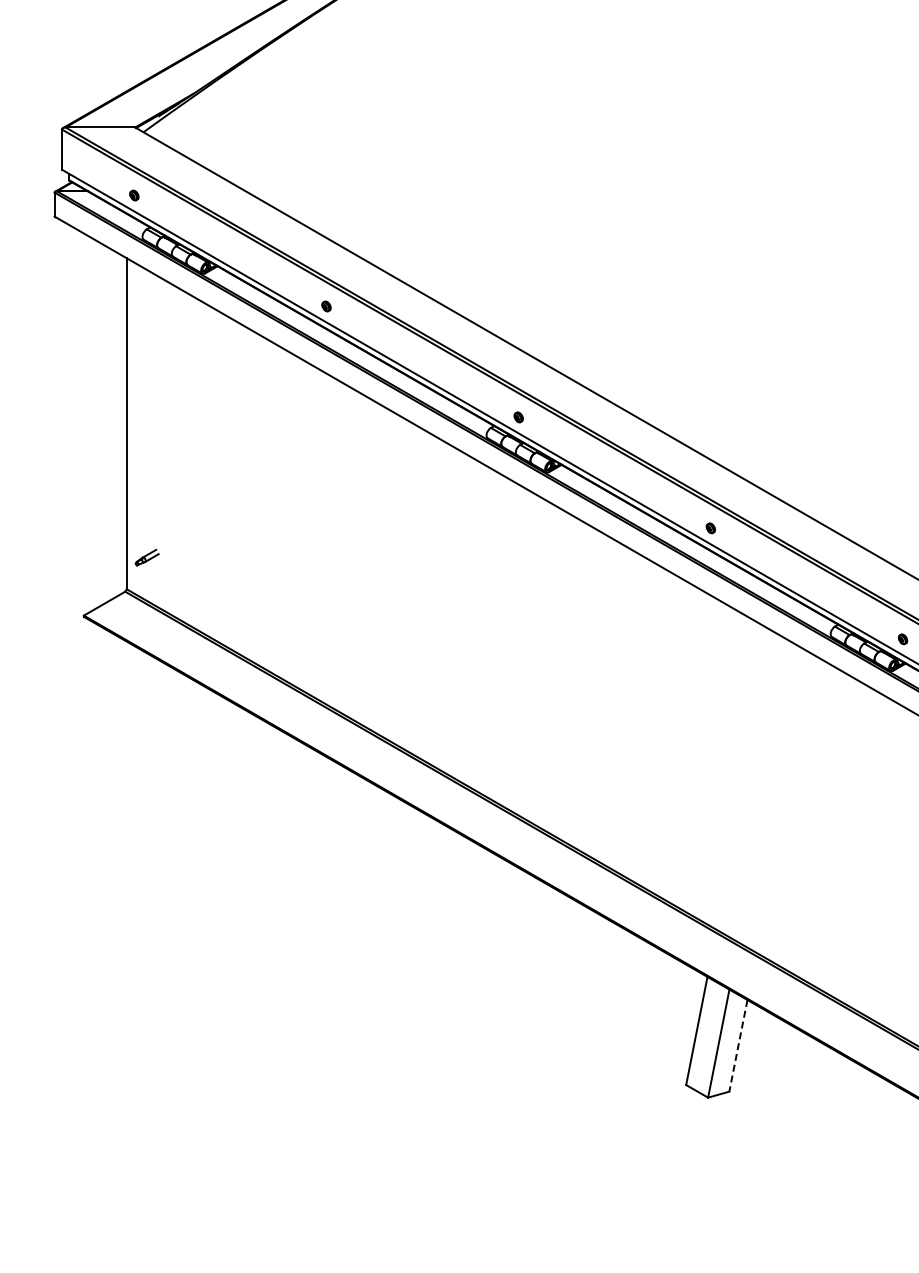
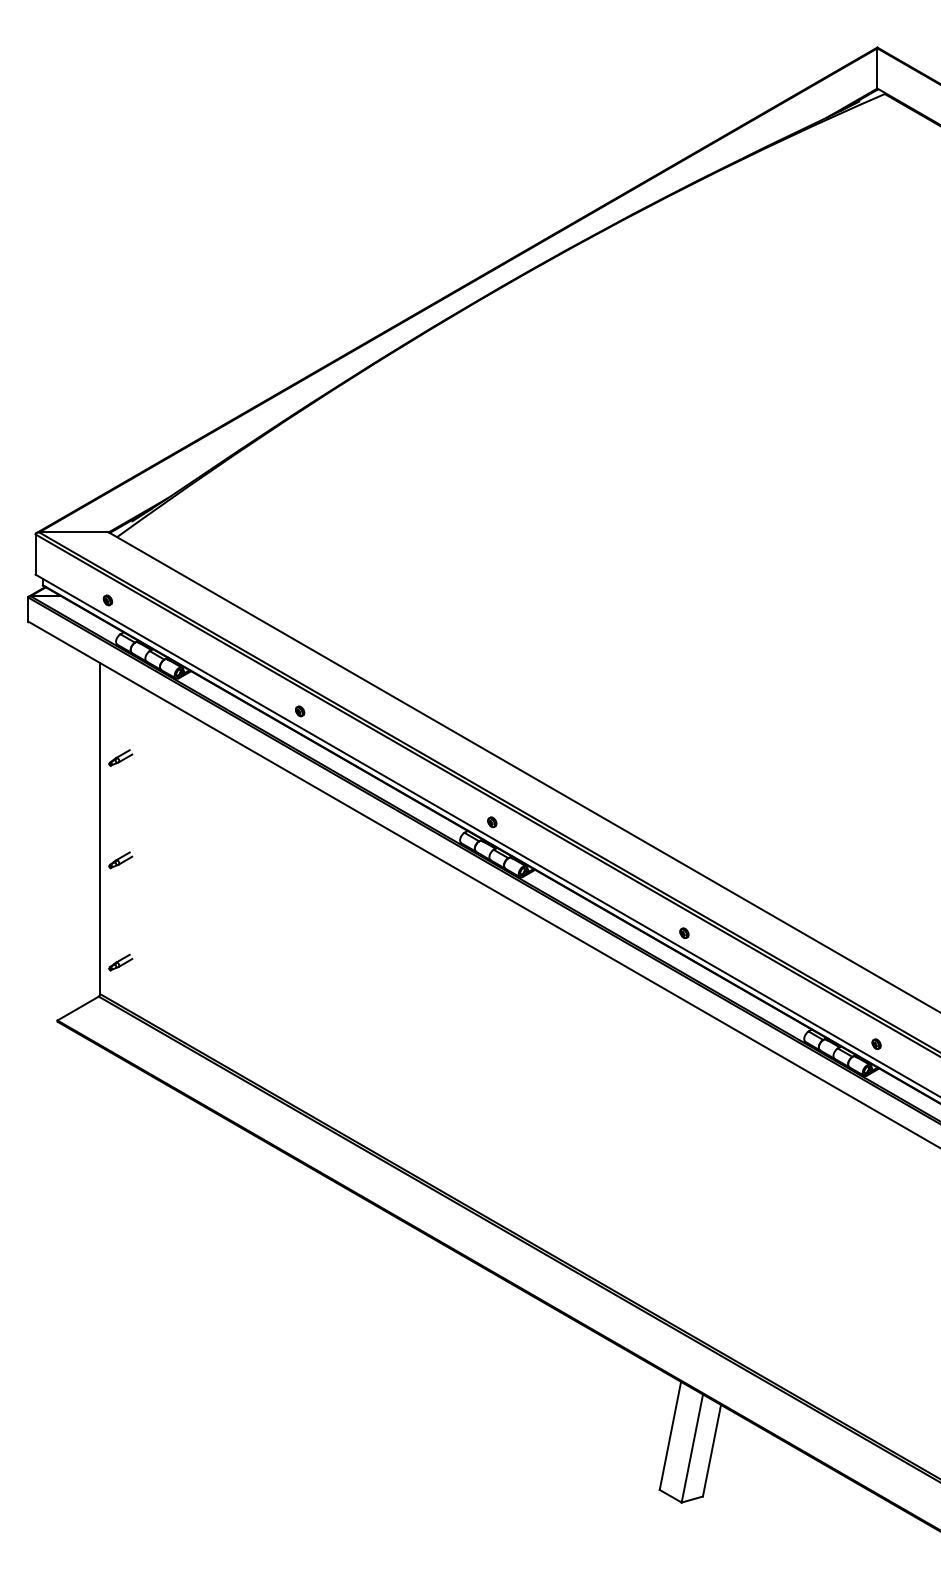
part: (146, 352) -> (120, 757), added
part: (146, 455) -> (120, 860), added
line: (737, 1045) -> (711, 1450), dashed -> solid

